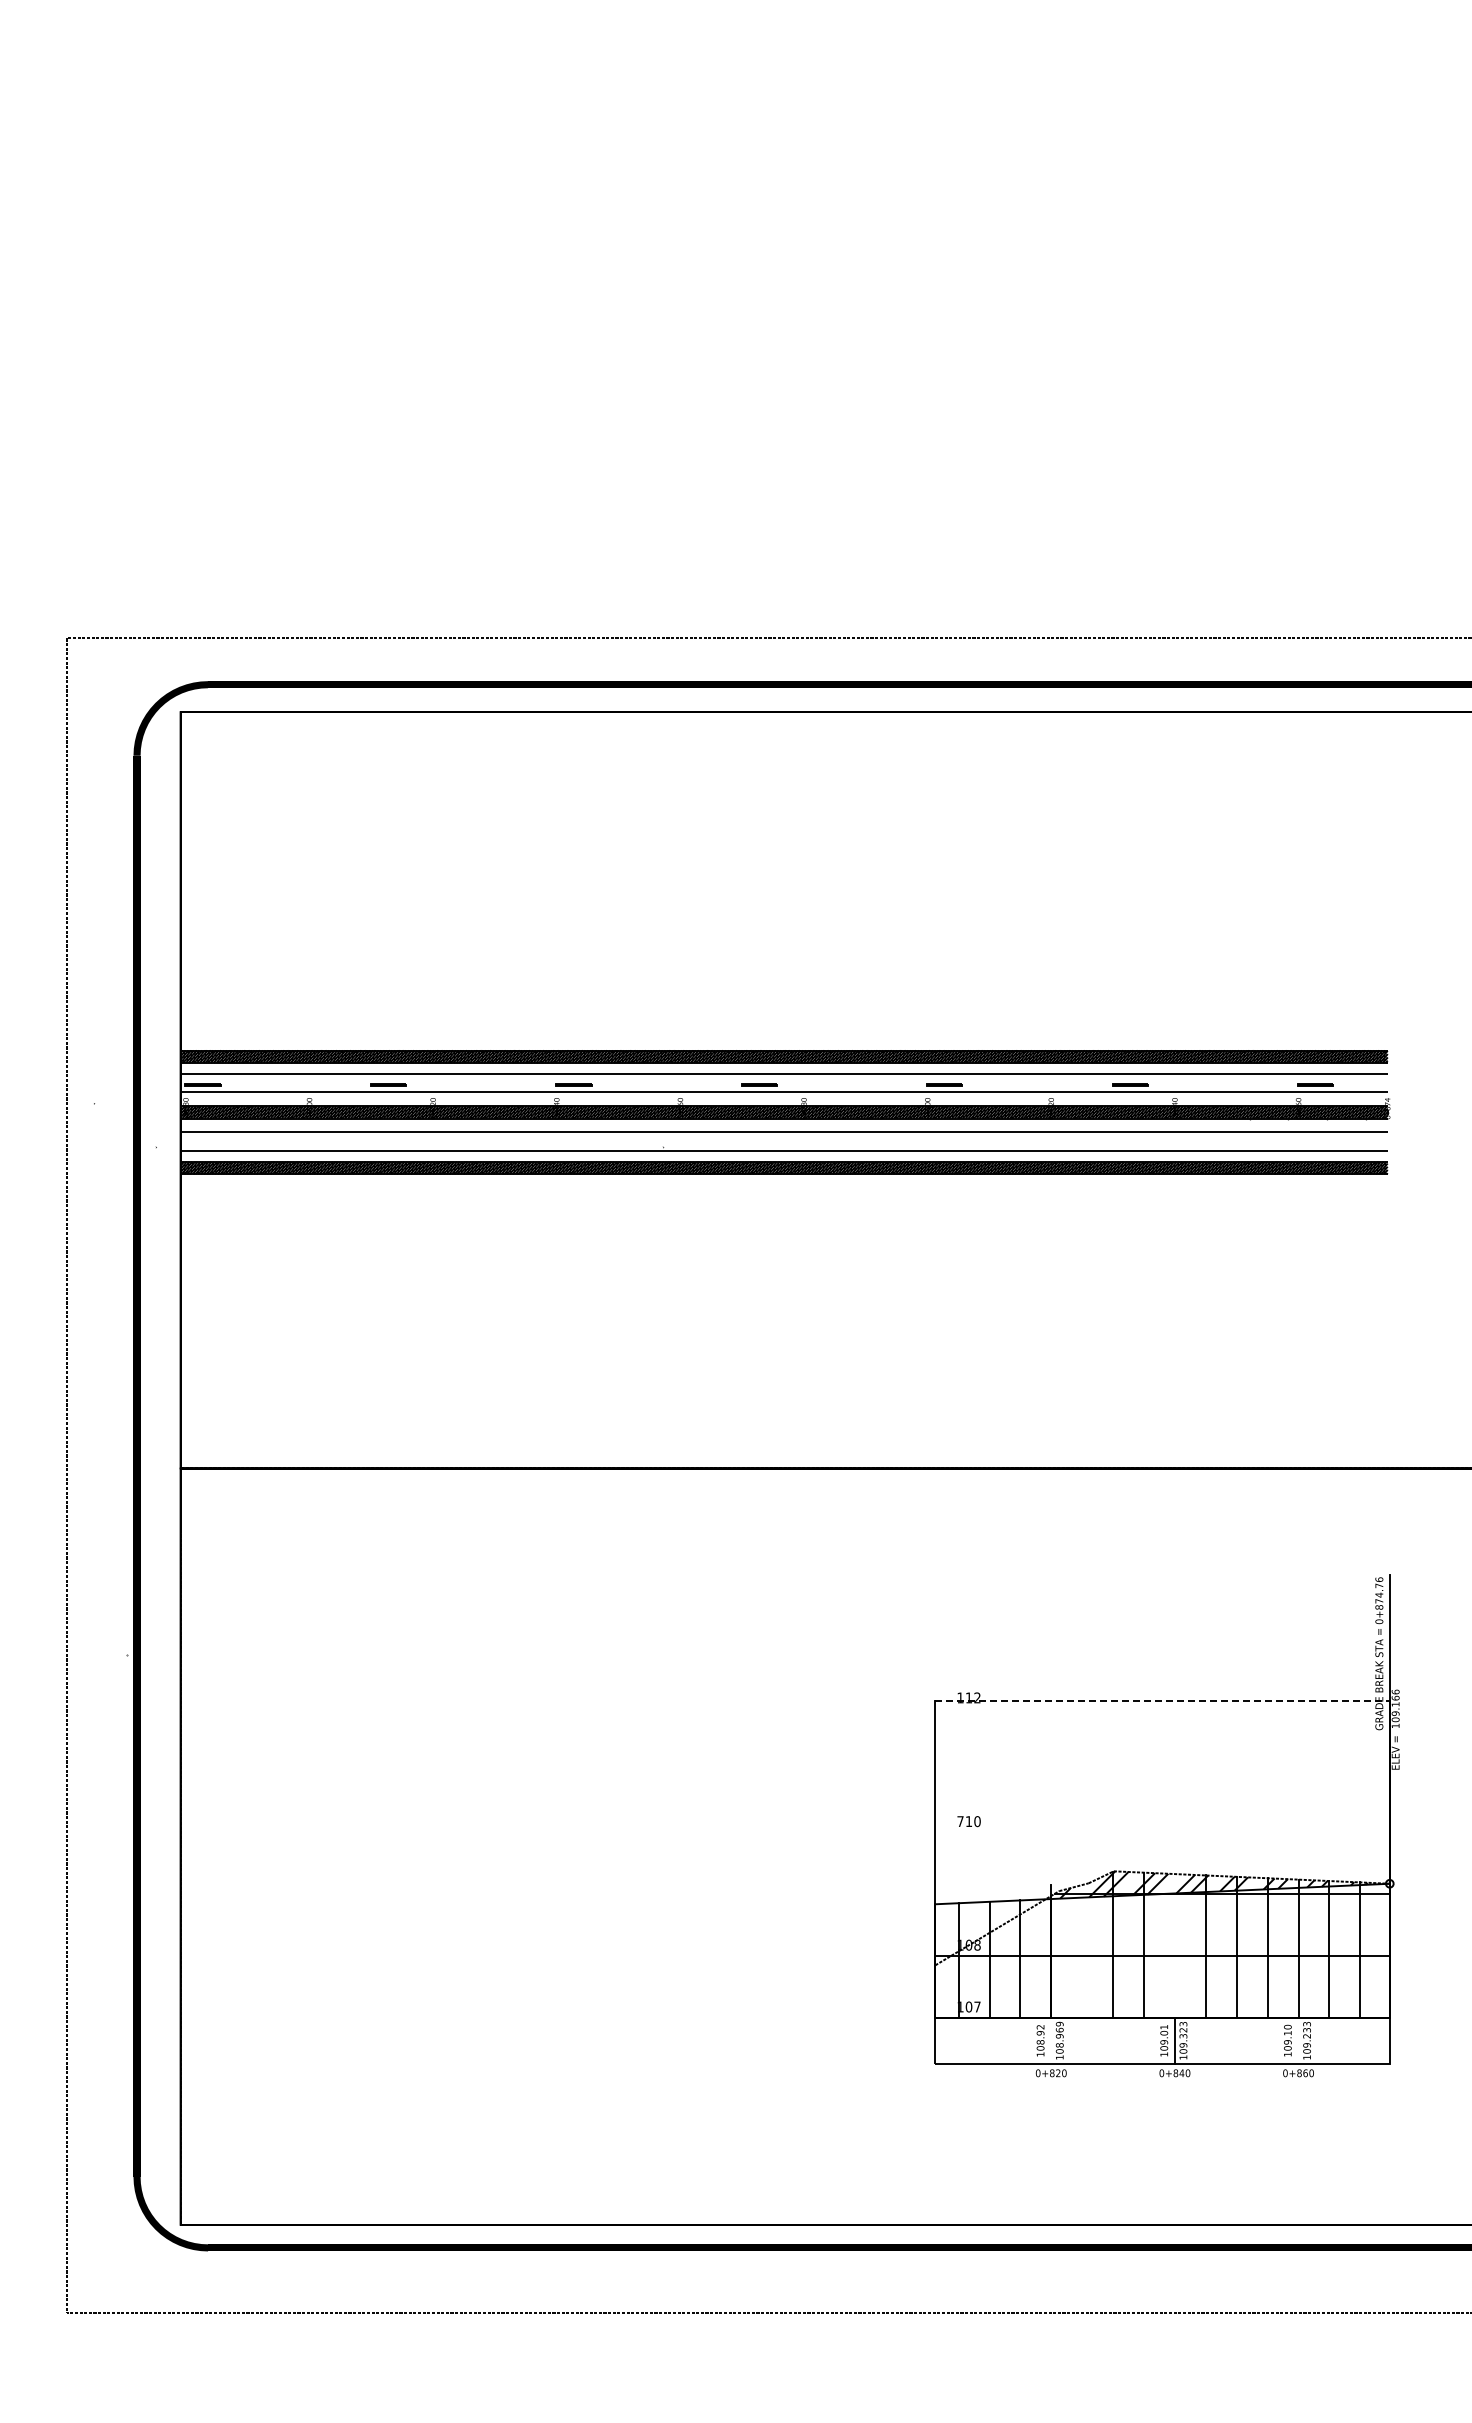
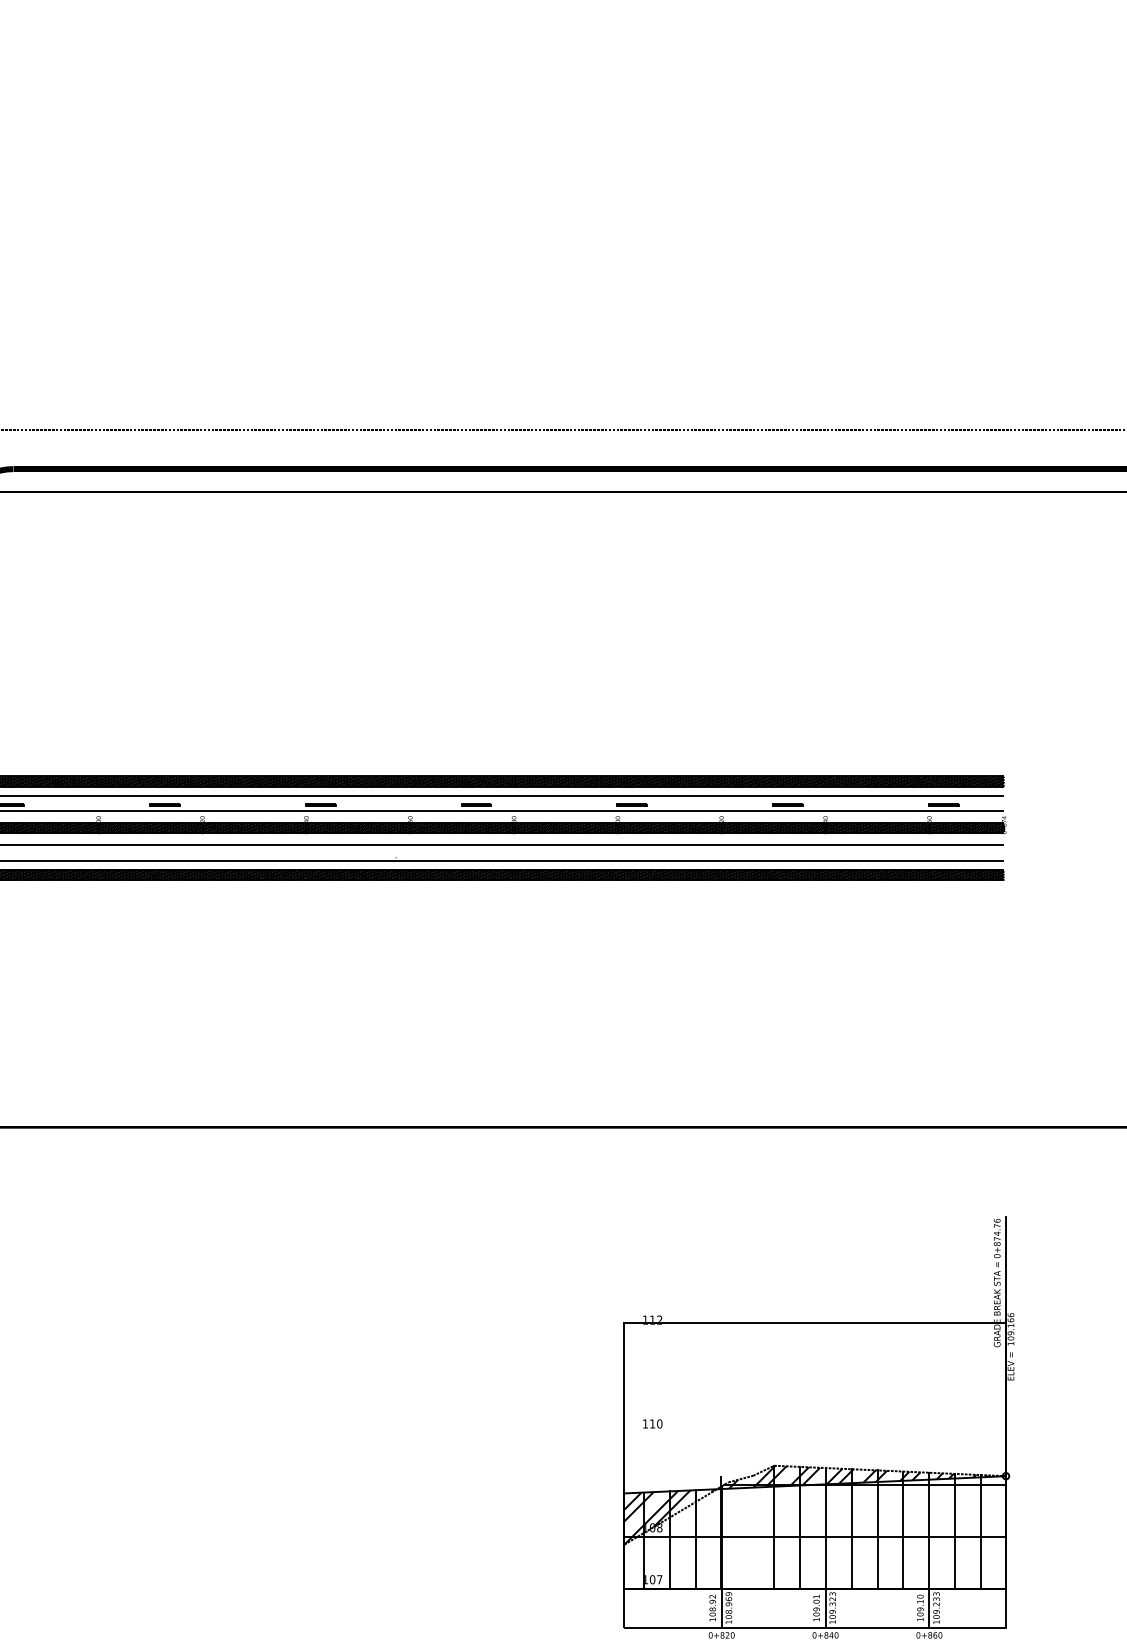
line: (1163, 1700) -> (815, 1322), dashed -> solid
text: (960, 1821) -> (645, 1423), 710 -> 110
hatch: (988, 1932) -> (668, 1517), added
line: (1174, 1945) -> (825, 1528), added
line: (1051, 2040) -> (721, 1607), added
line: (1298, 2040) -> (929, 1607), added

